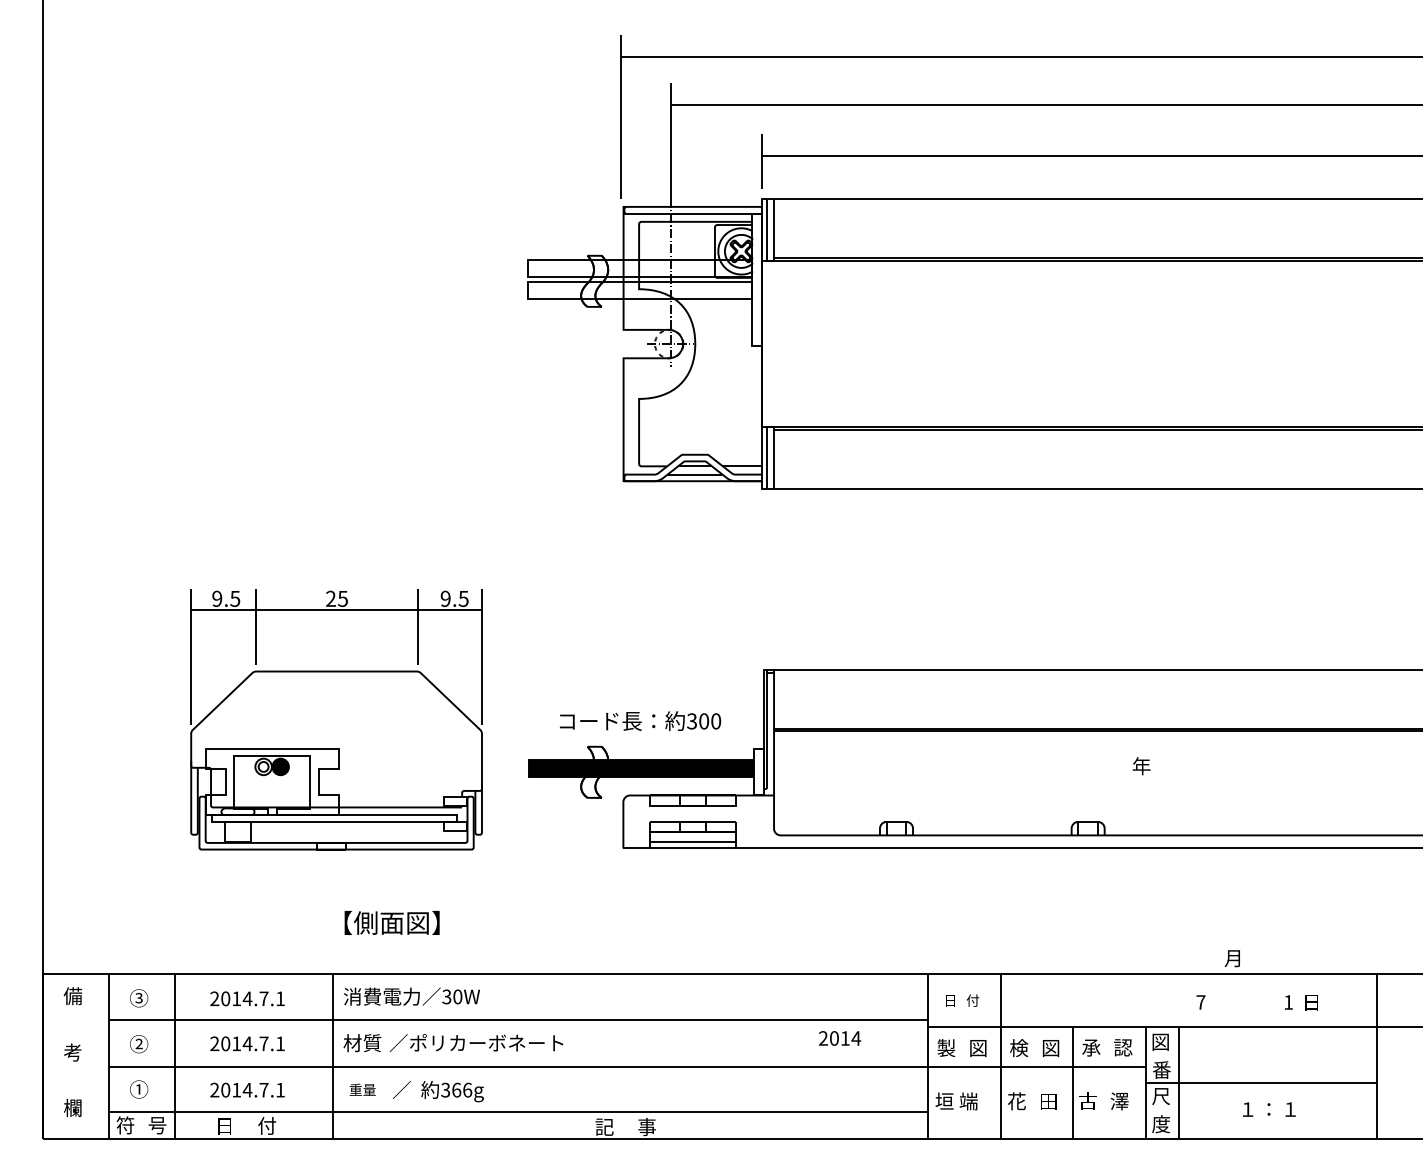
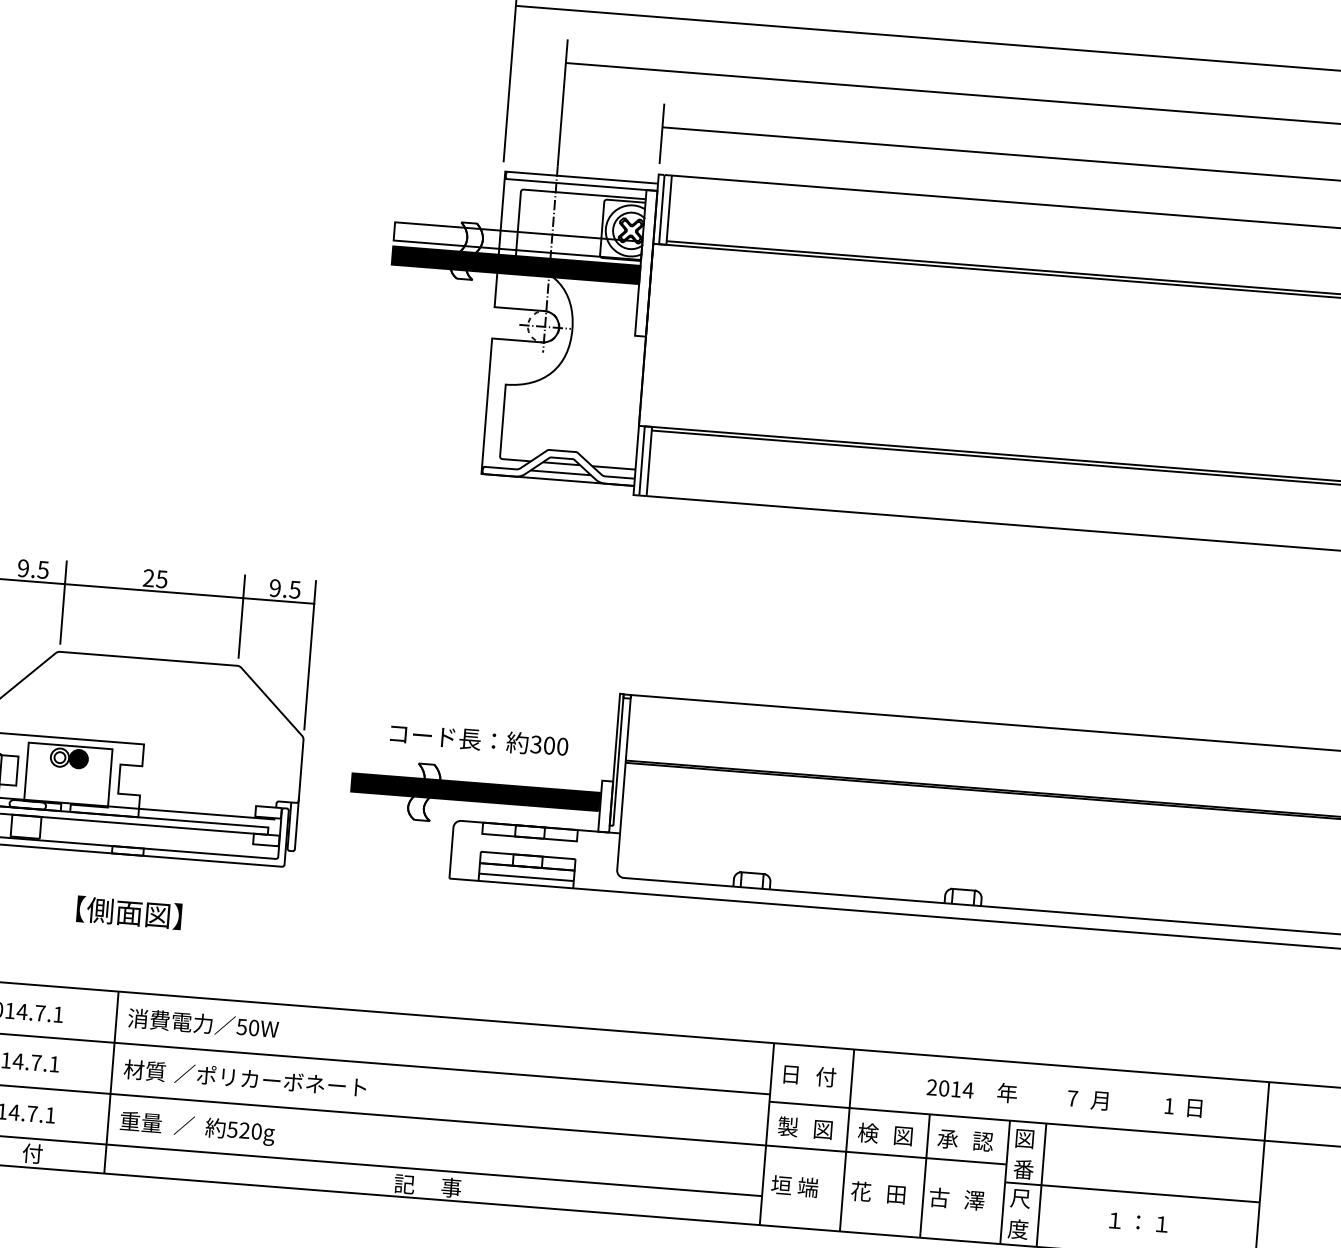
fill: (639, 290) -> (515, 265), added
text: (1141, 766) -> (1007, 1093), moved
text: (391, 922) -> (128, 912), moved
text: (1231, 958) -> (1098, 1100), moved
text: (446, 996) -> (241, 1026), 30W -> 50W
part: (962, 1000) -> (810, 1075), size x1.43
text: (840, 1038) -> (950, 1089), moved
part: (362, 1089) -> (140, 1121), size x1.43
text: (456, 1089) -> (244, 1129), 366g -> 520g

